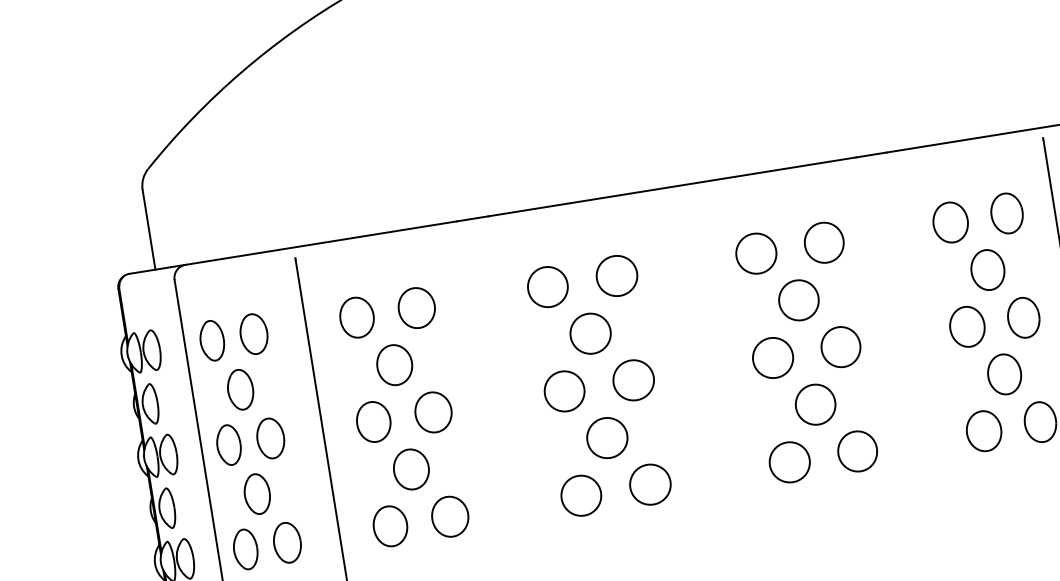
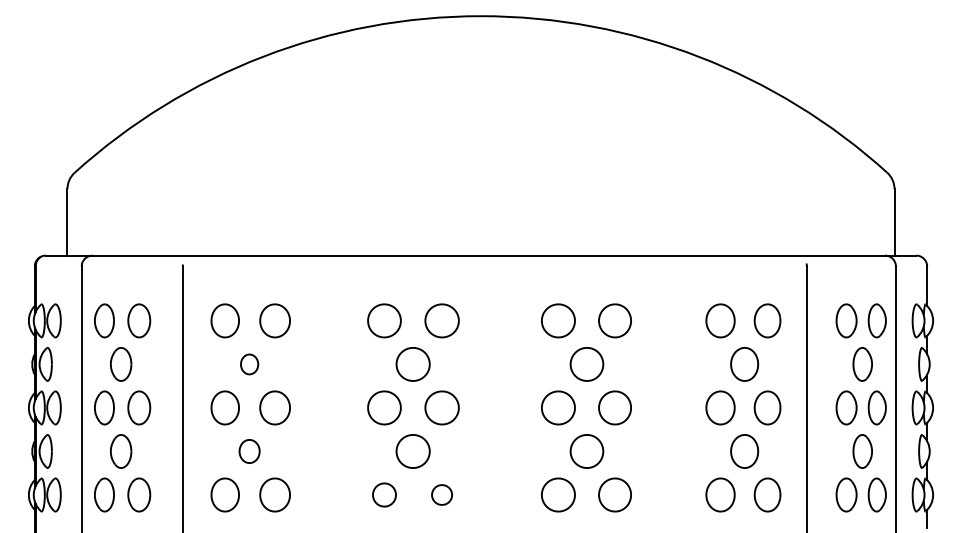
part: (394, 365) -> (249, 364), size x0.6
part: (411, 469) -> (249, 451), size x0.7
part: (649, 484) -> (441, 494), size x0.6
part: (581, 495) -> (384, 494), size x0.7

